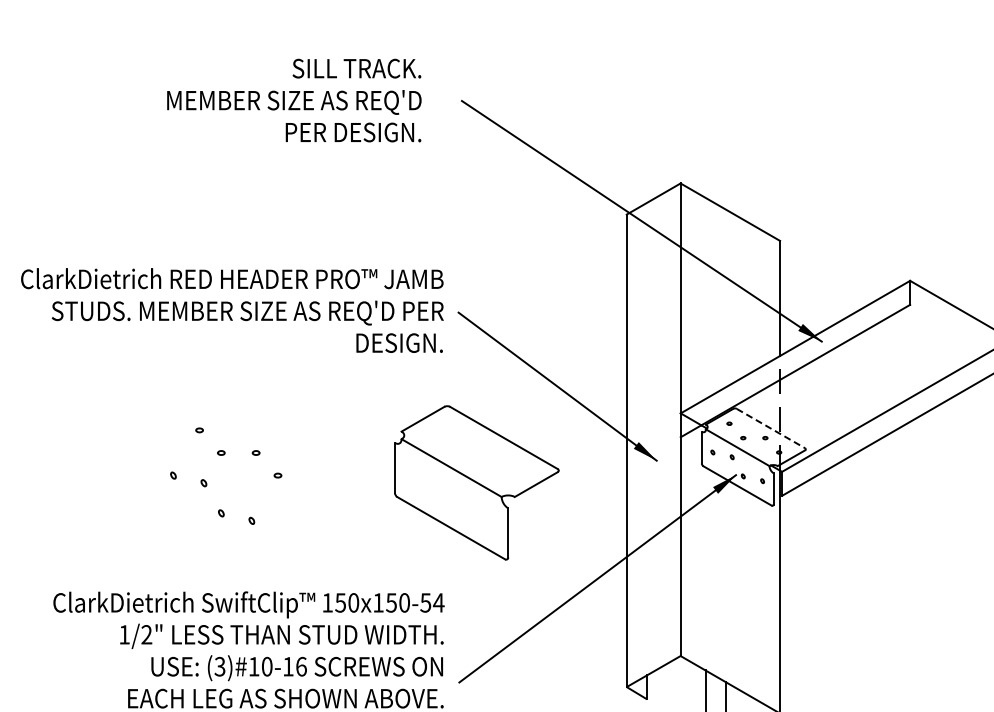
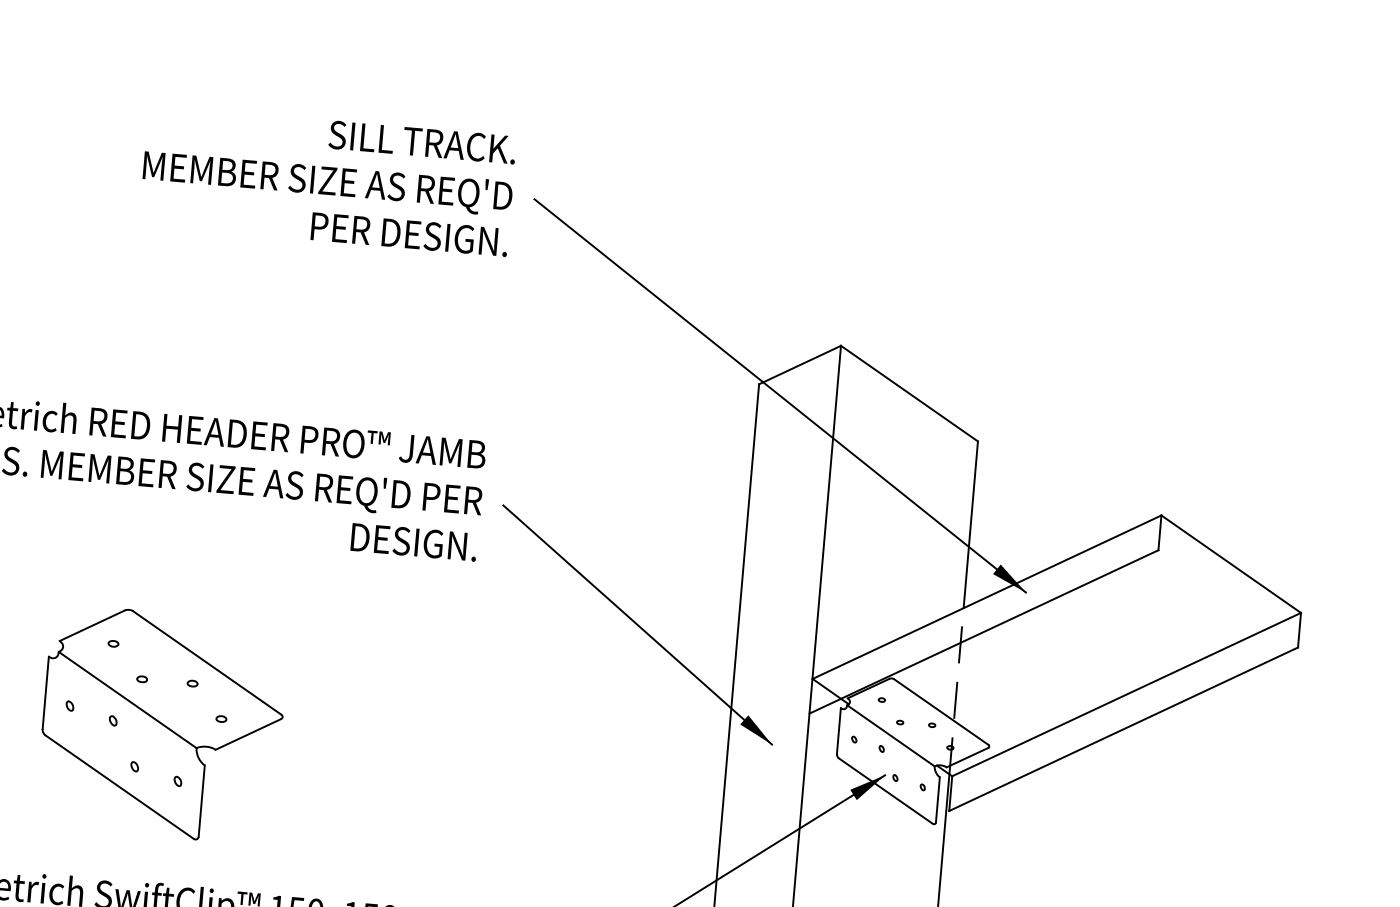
text: (294, 100) -> (328, 180), moved
line: (771, 428) -> (942, 712), dashed -> solid
part: (476, 482) -> (161, 724), moved

